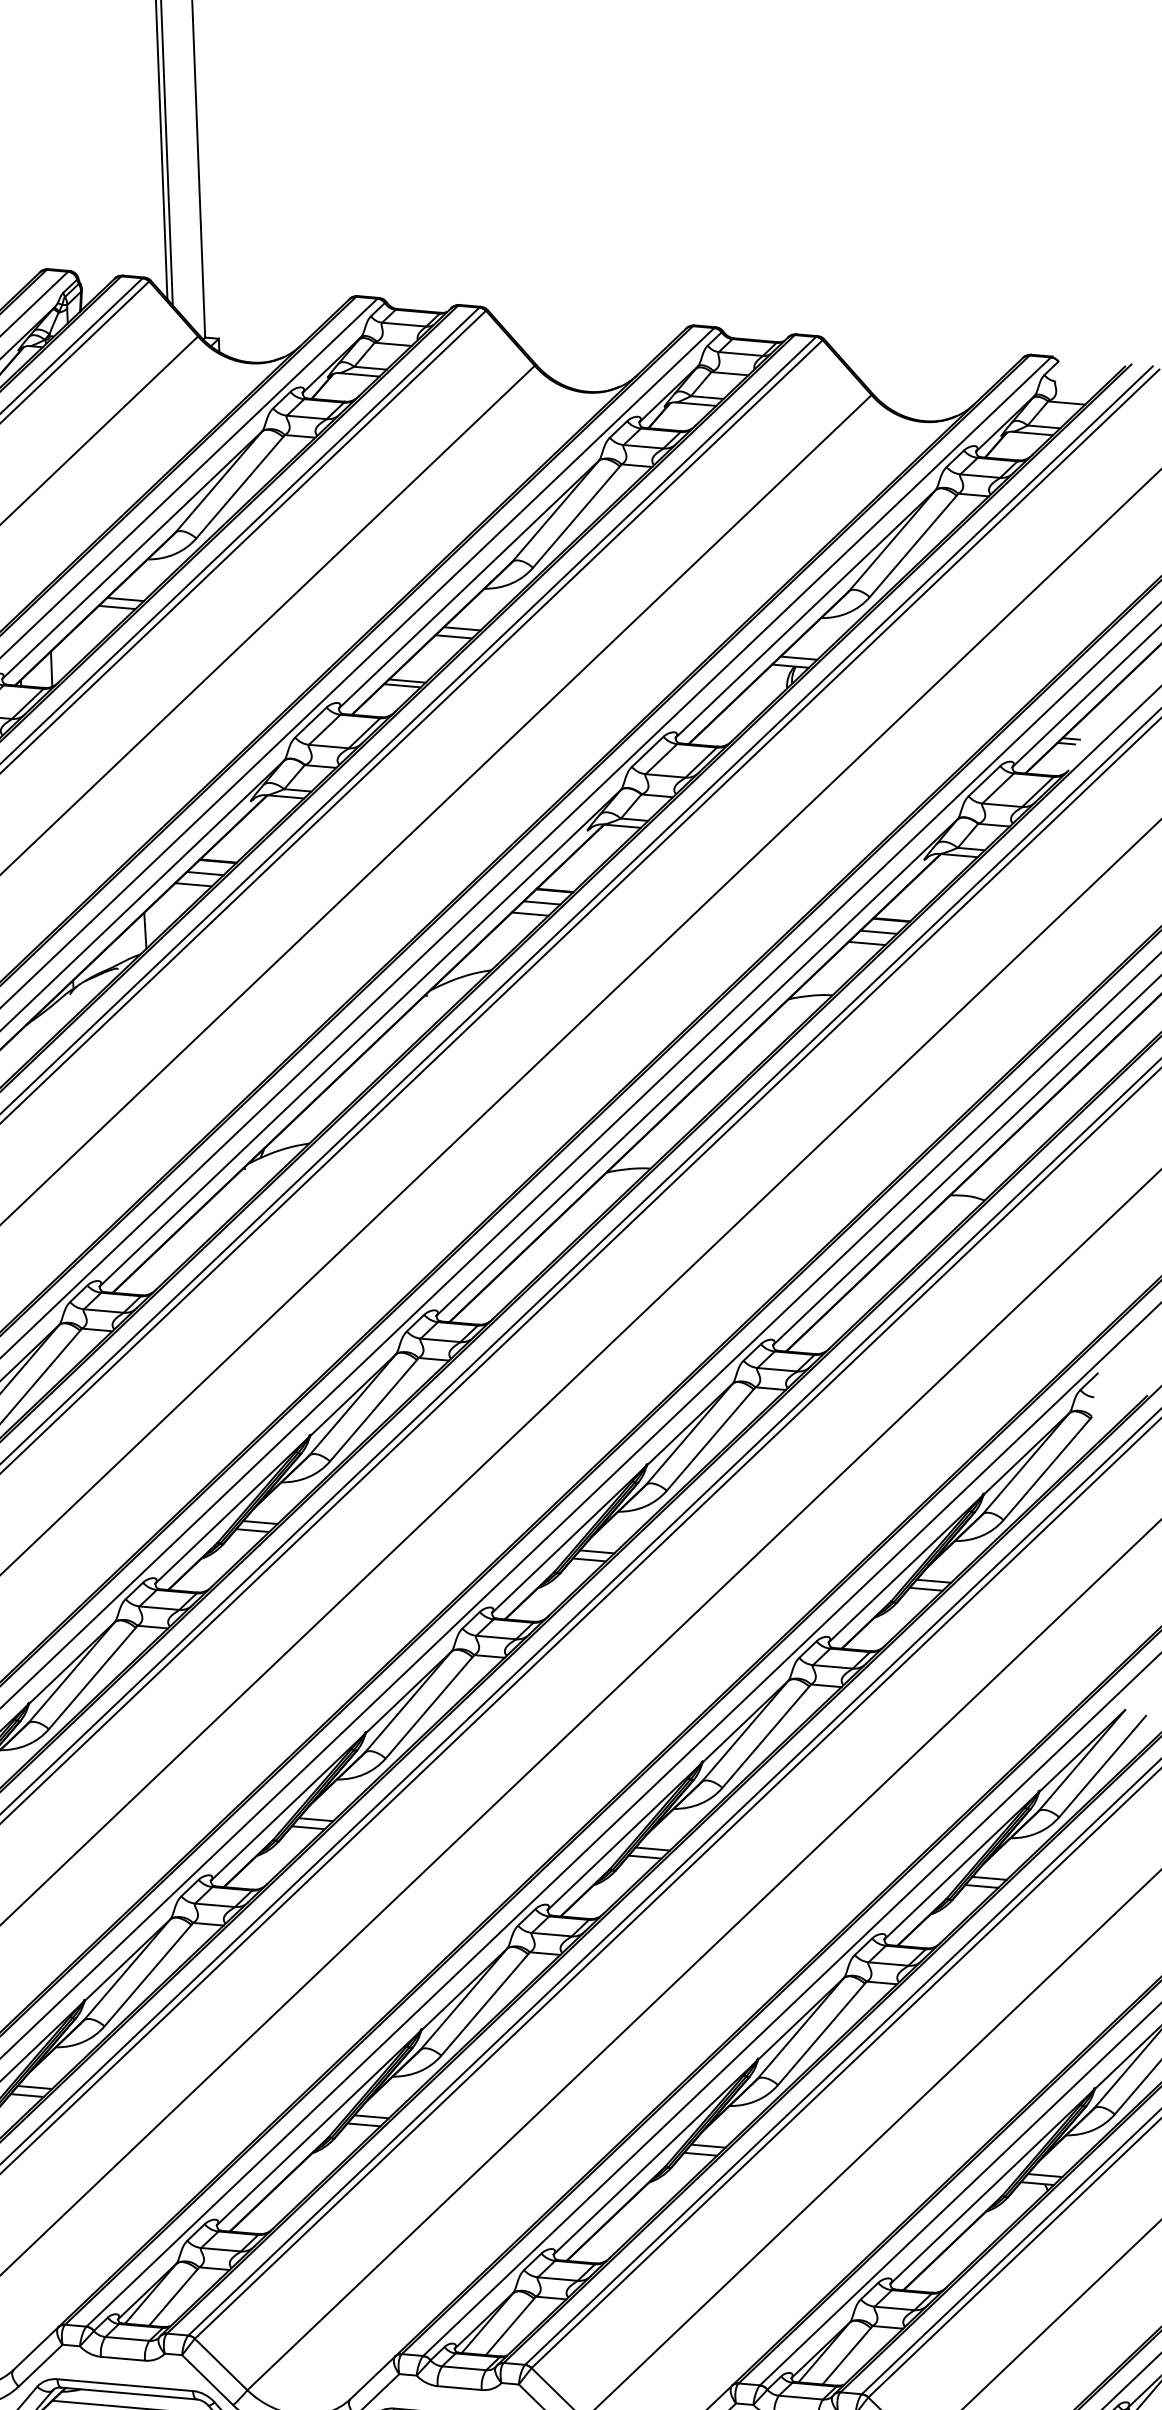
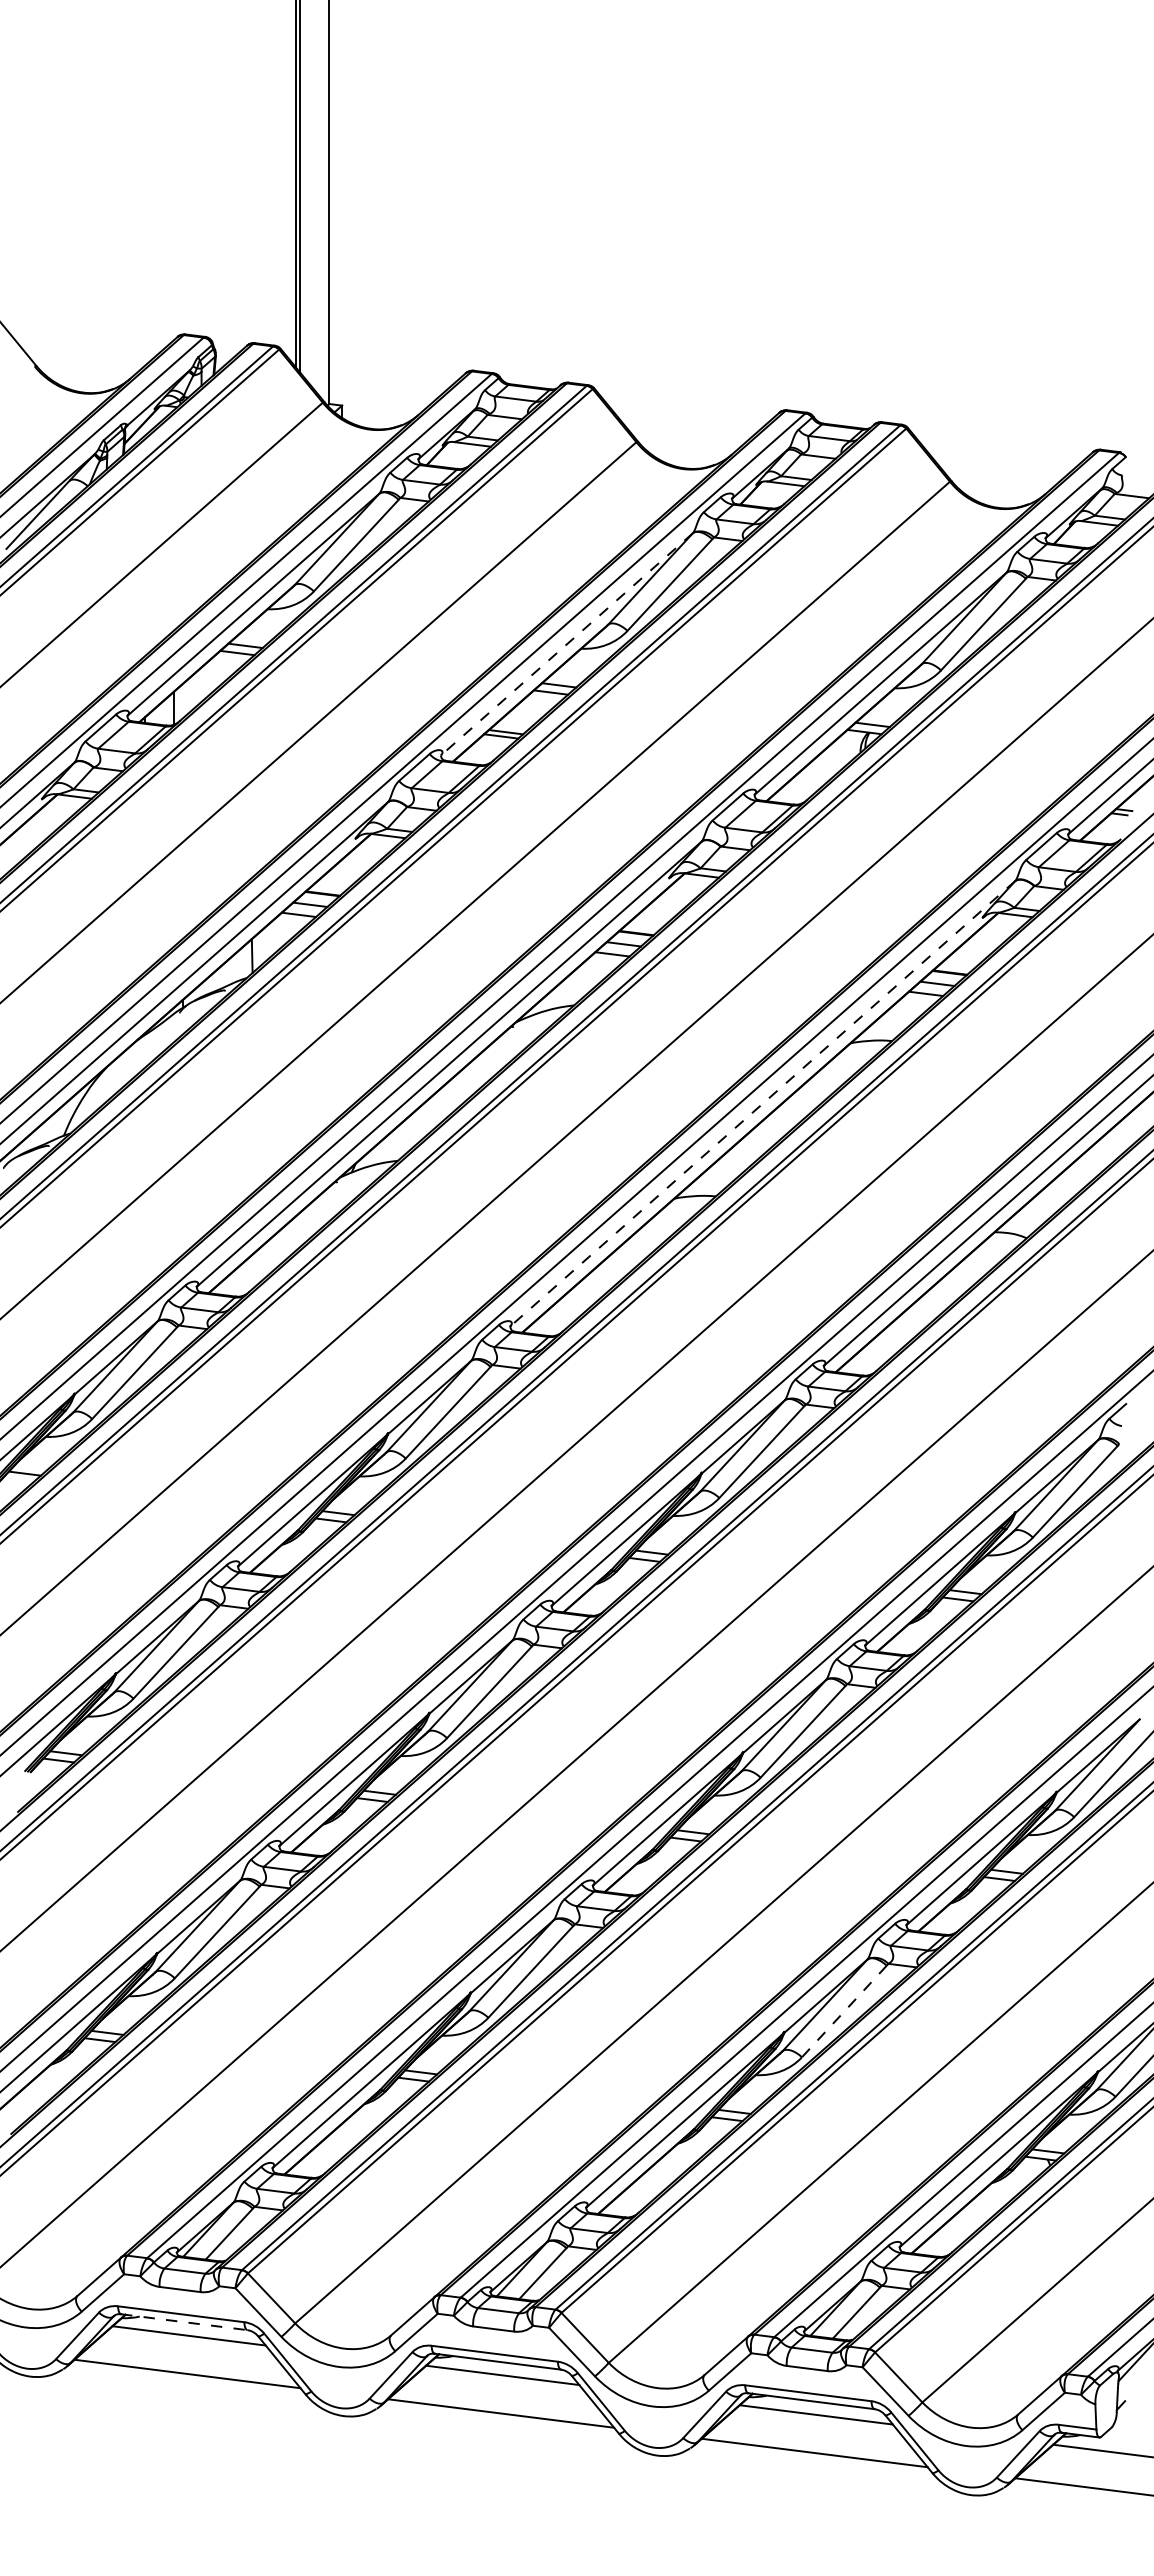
line: (468, 584) -> (566, 644), solid -> dashed
line: (696, 1067) -> (762, 1103), solid -> dashed
line: (821, 2034) -> (844, 2011), solid -> dashed
line: (129, 2393) -> (184, 2322), solid -> dashed

